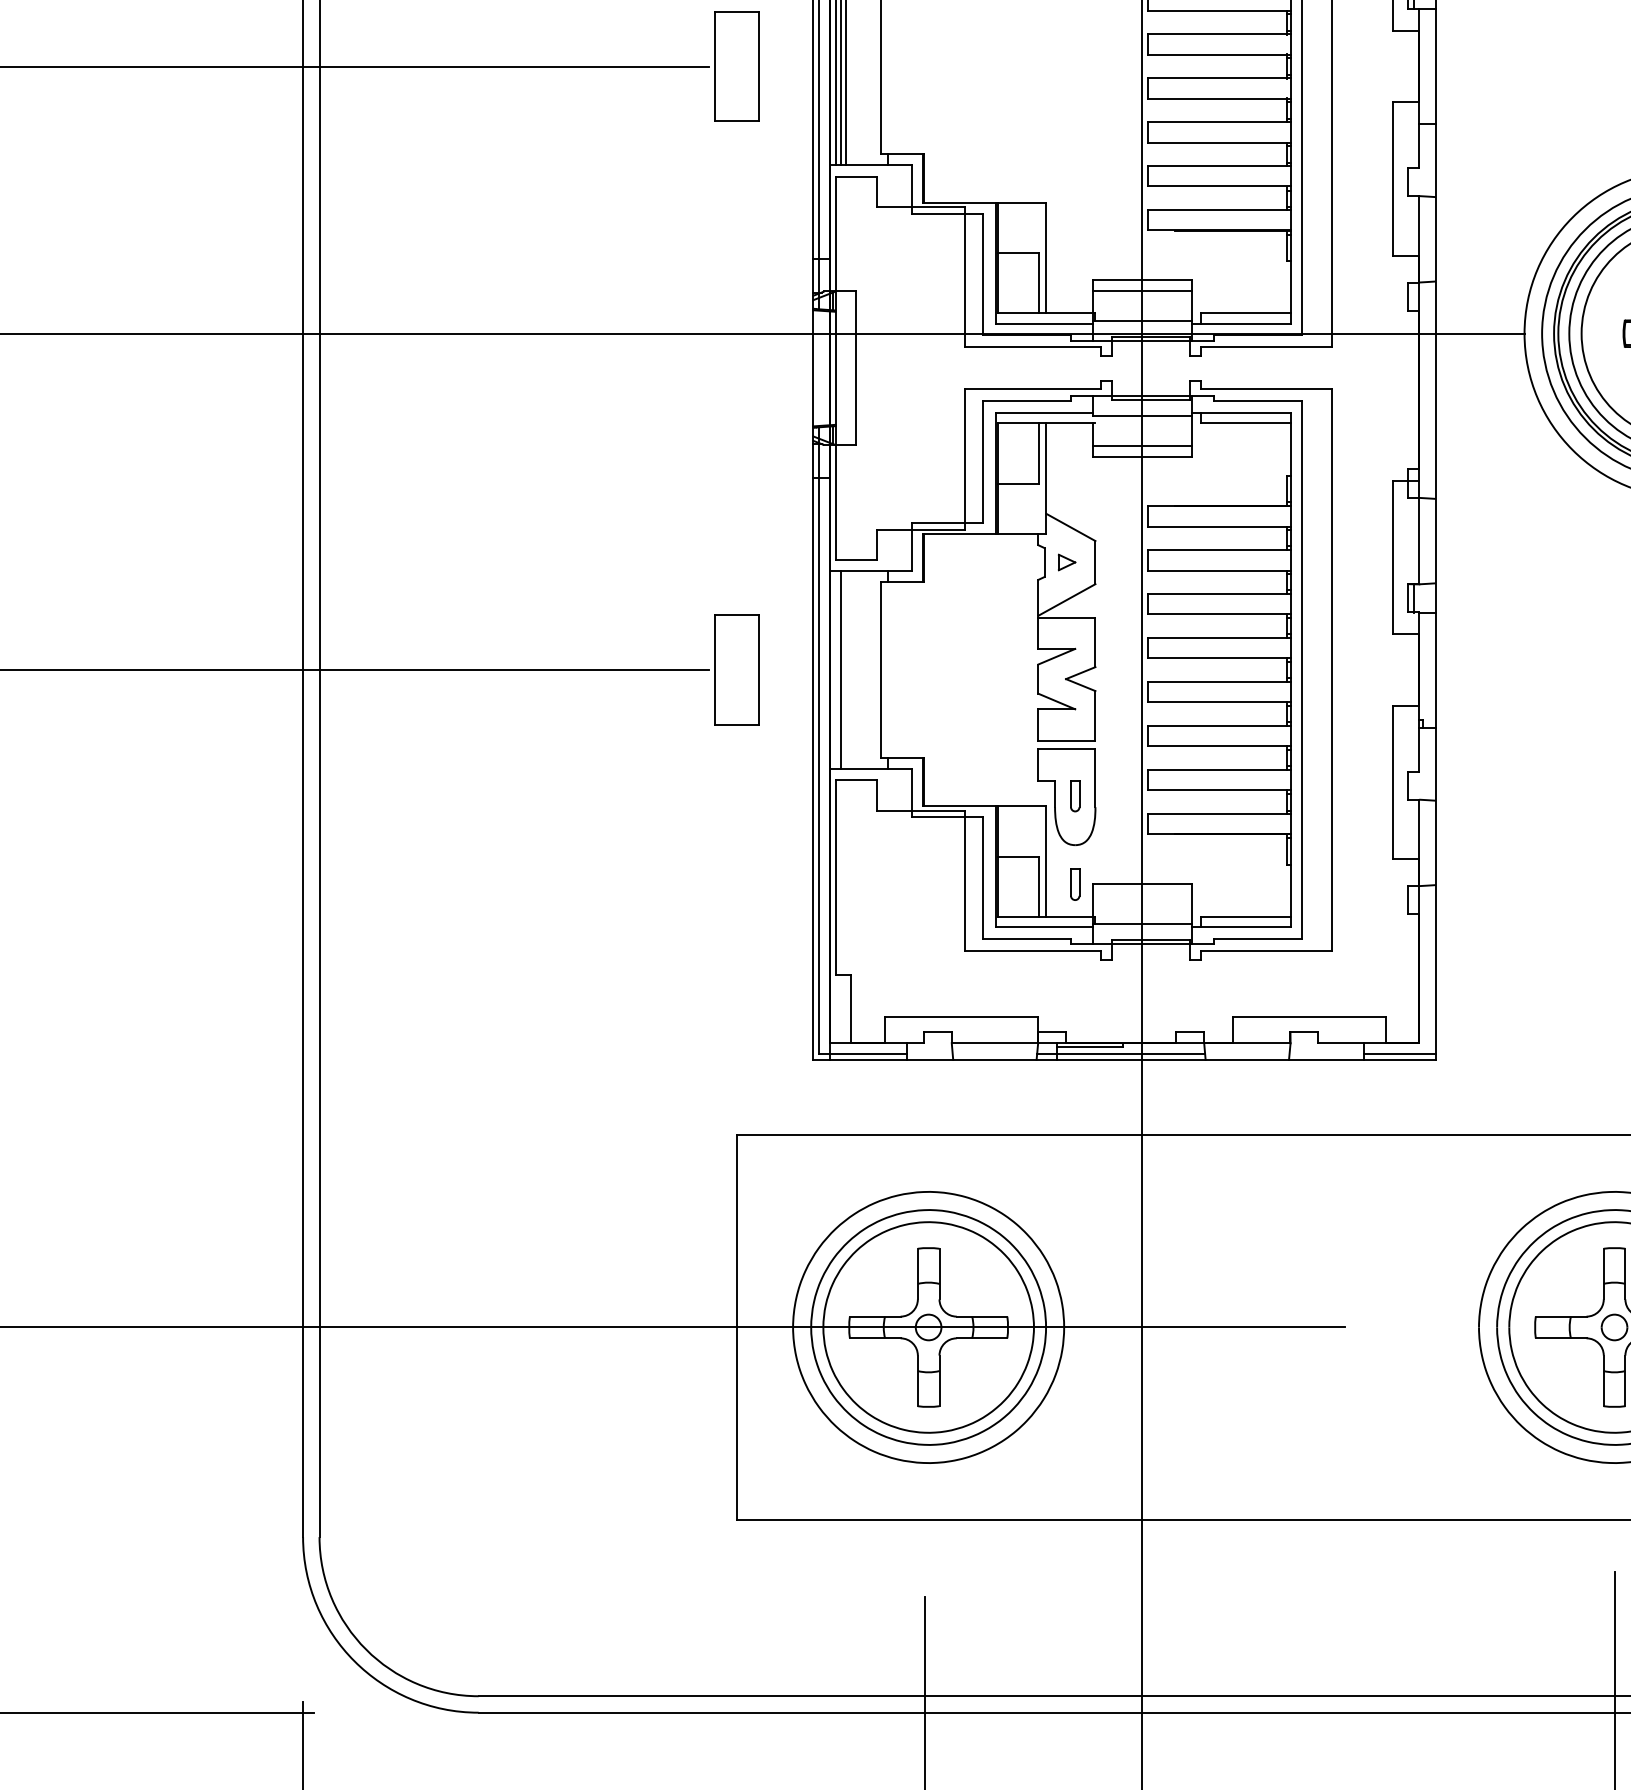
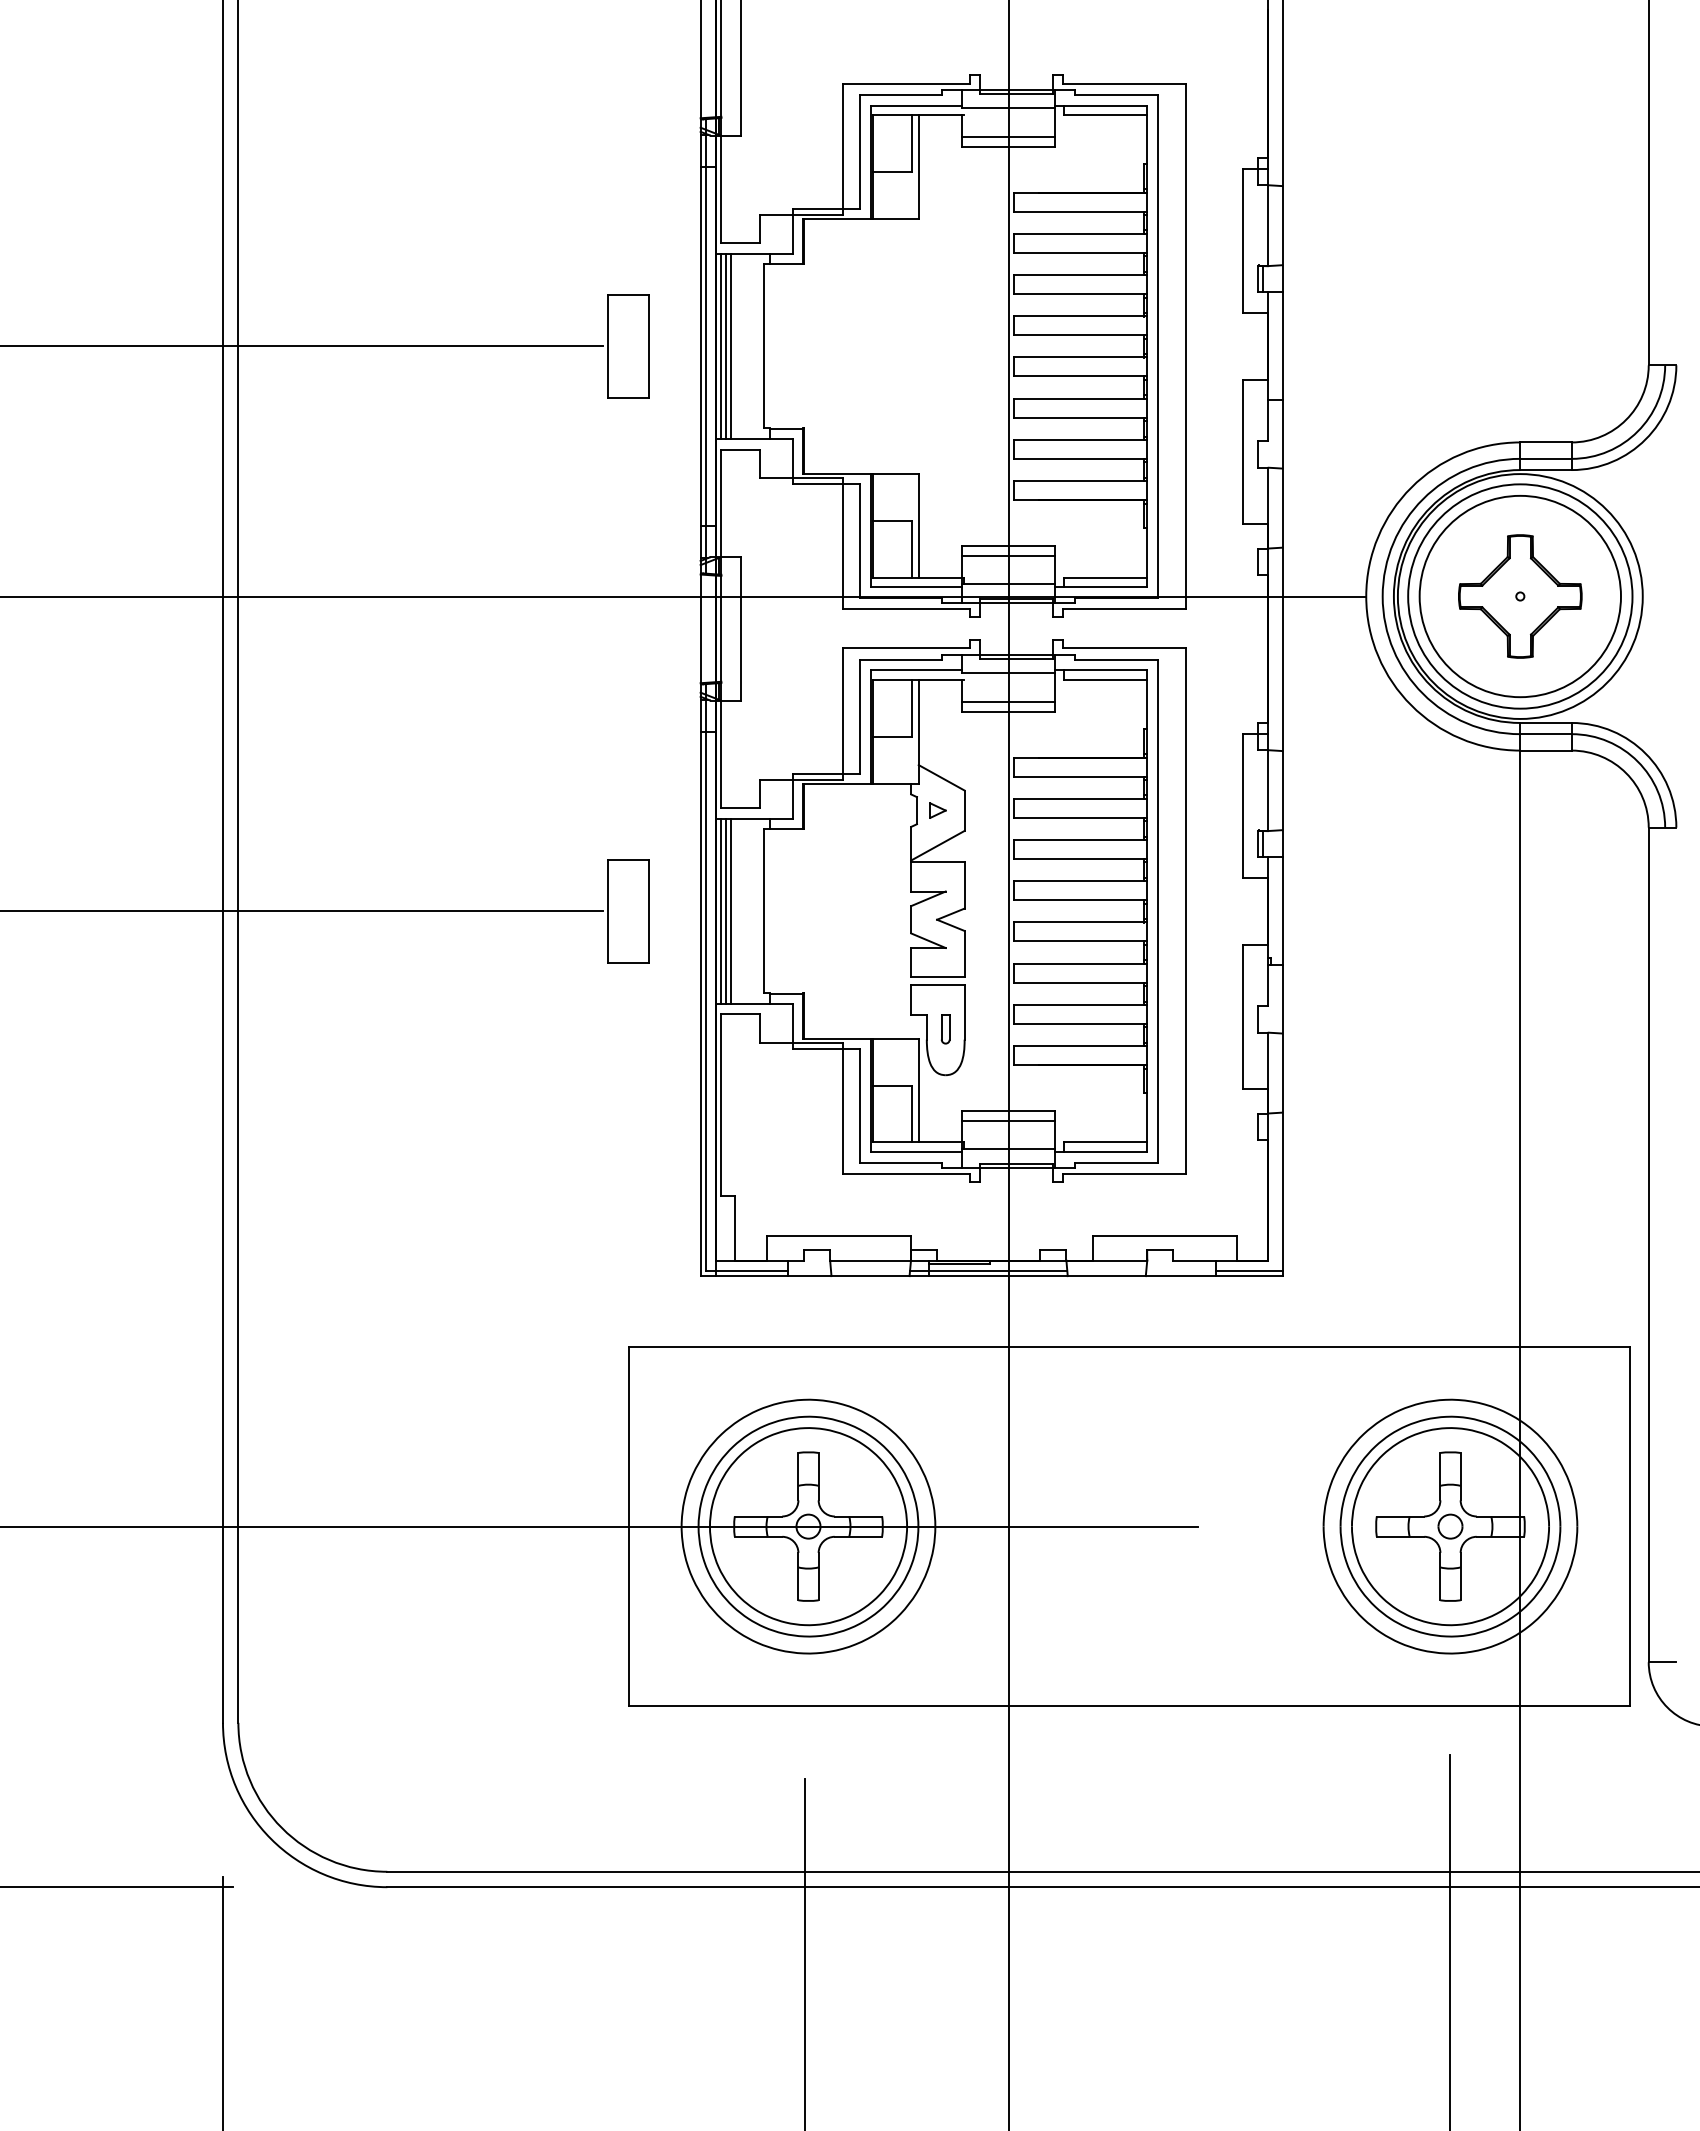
line: (835, 669) -> (721, 910), added
line: (846, 669) -> (731, 910), added
part: (1075, 885) -> (945, 1112), removed
line: (1142, 894) -> (1008, 1121), added

